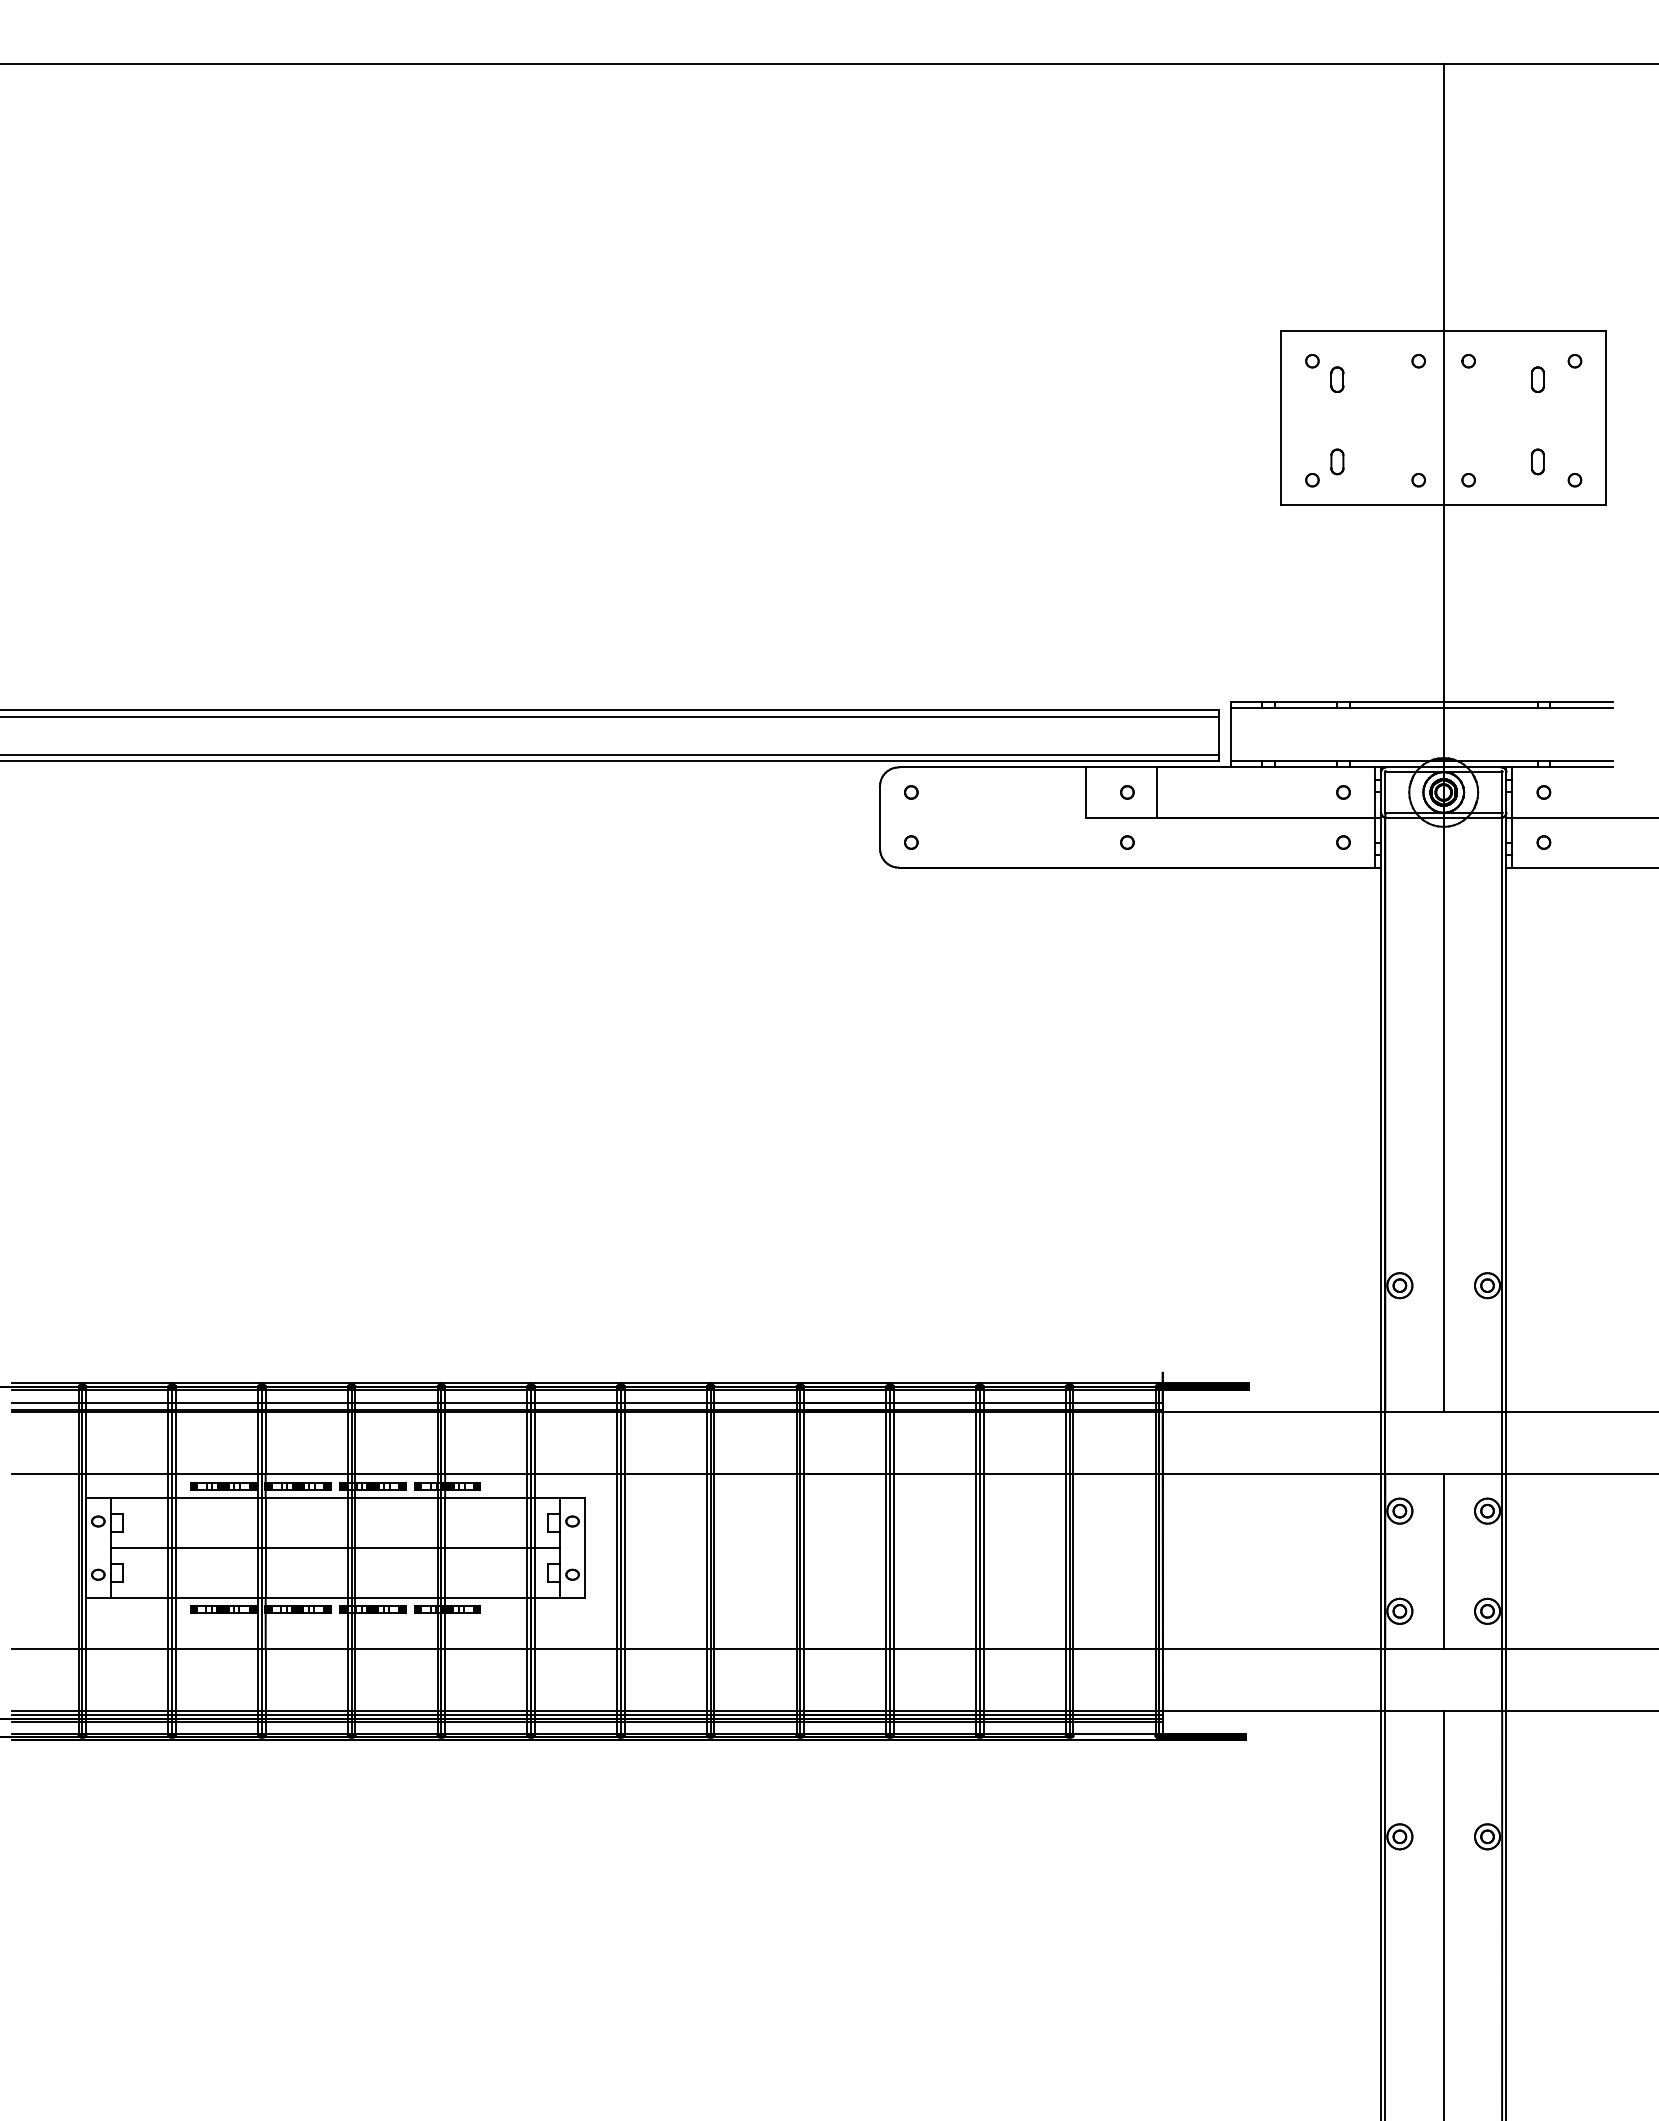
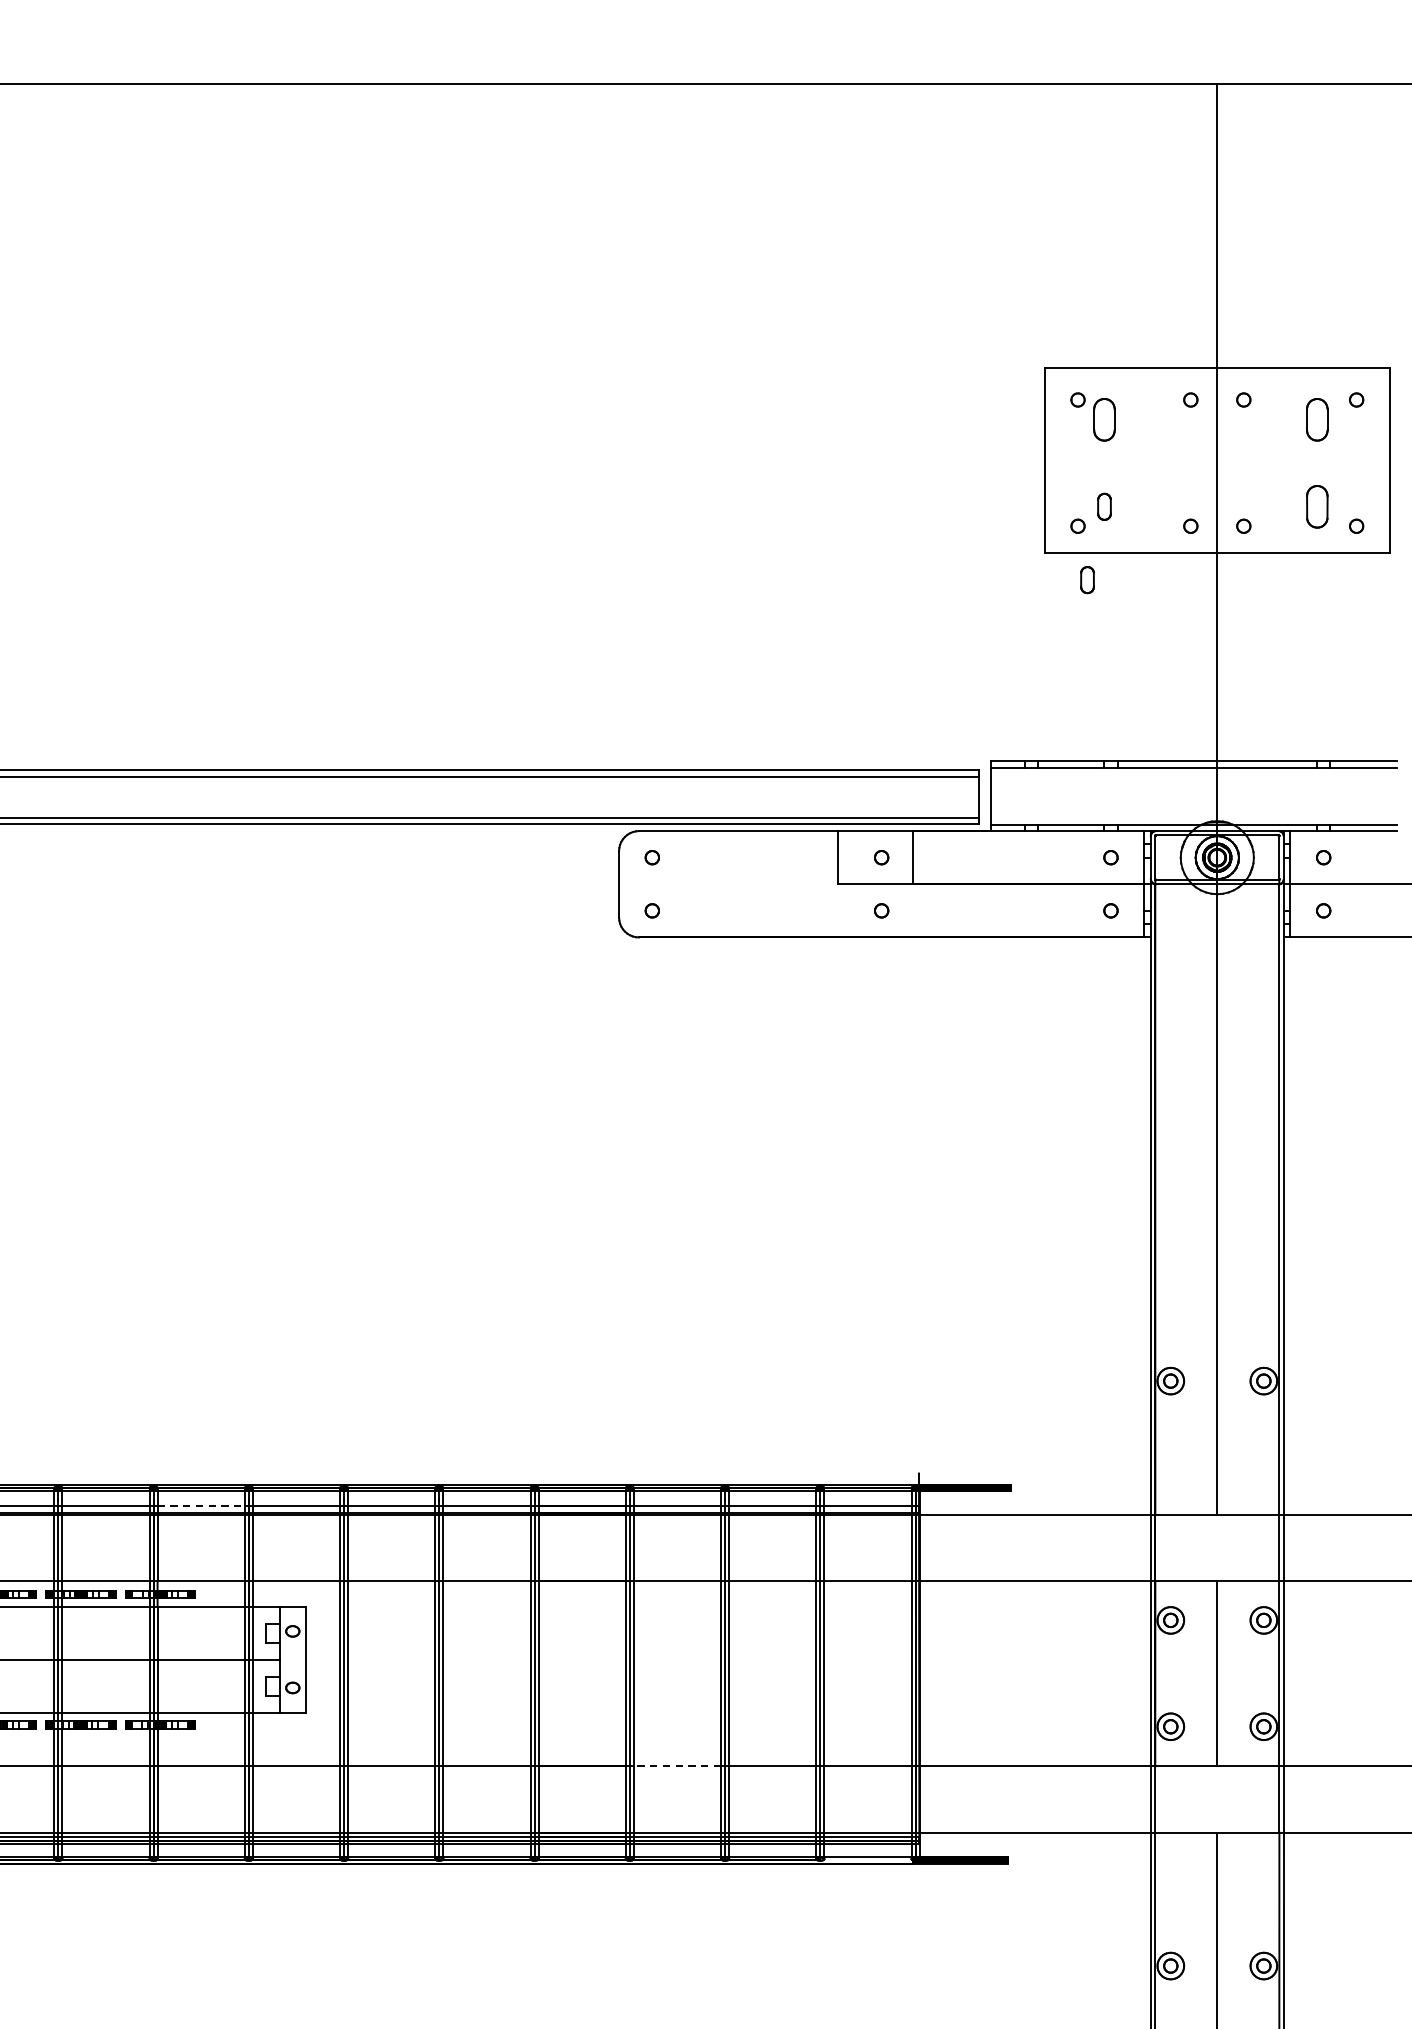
part: (1337, 379) -> (1104, 419), size x1.6
part: (1537, 379) -> (1316, 419), size x1.6
part: (1537, 461) -> (1316, 506), size x1.6
part: (1321, 530) -> (1087, 579), added
line: (486, 1403) -> (201, 1506), solid -> dashed
line: (934, 1648) -> (676, 1766), solid -> dashed

